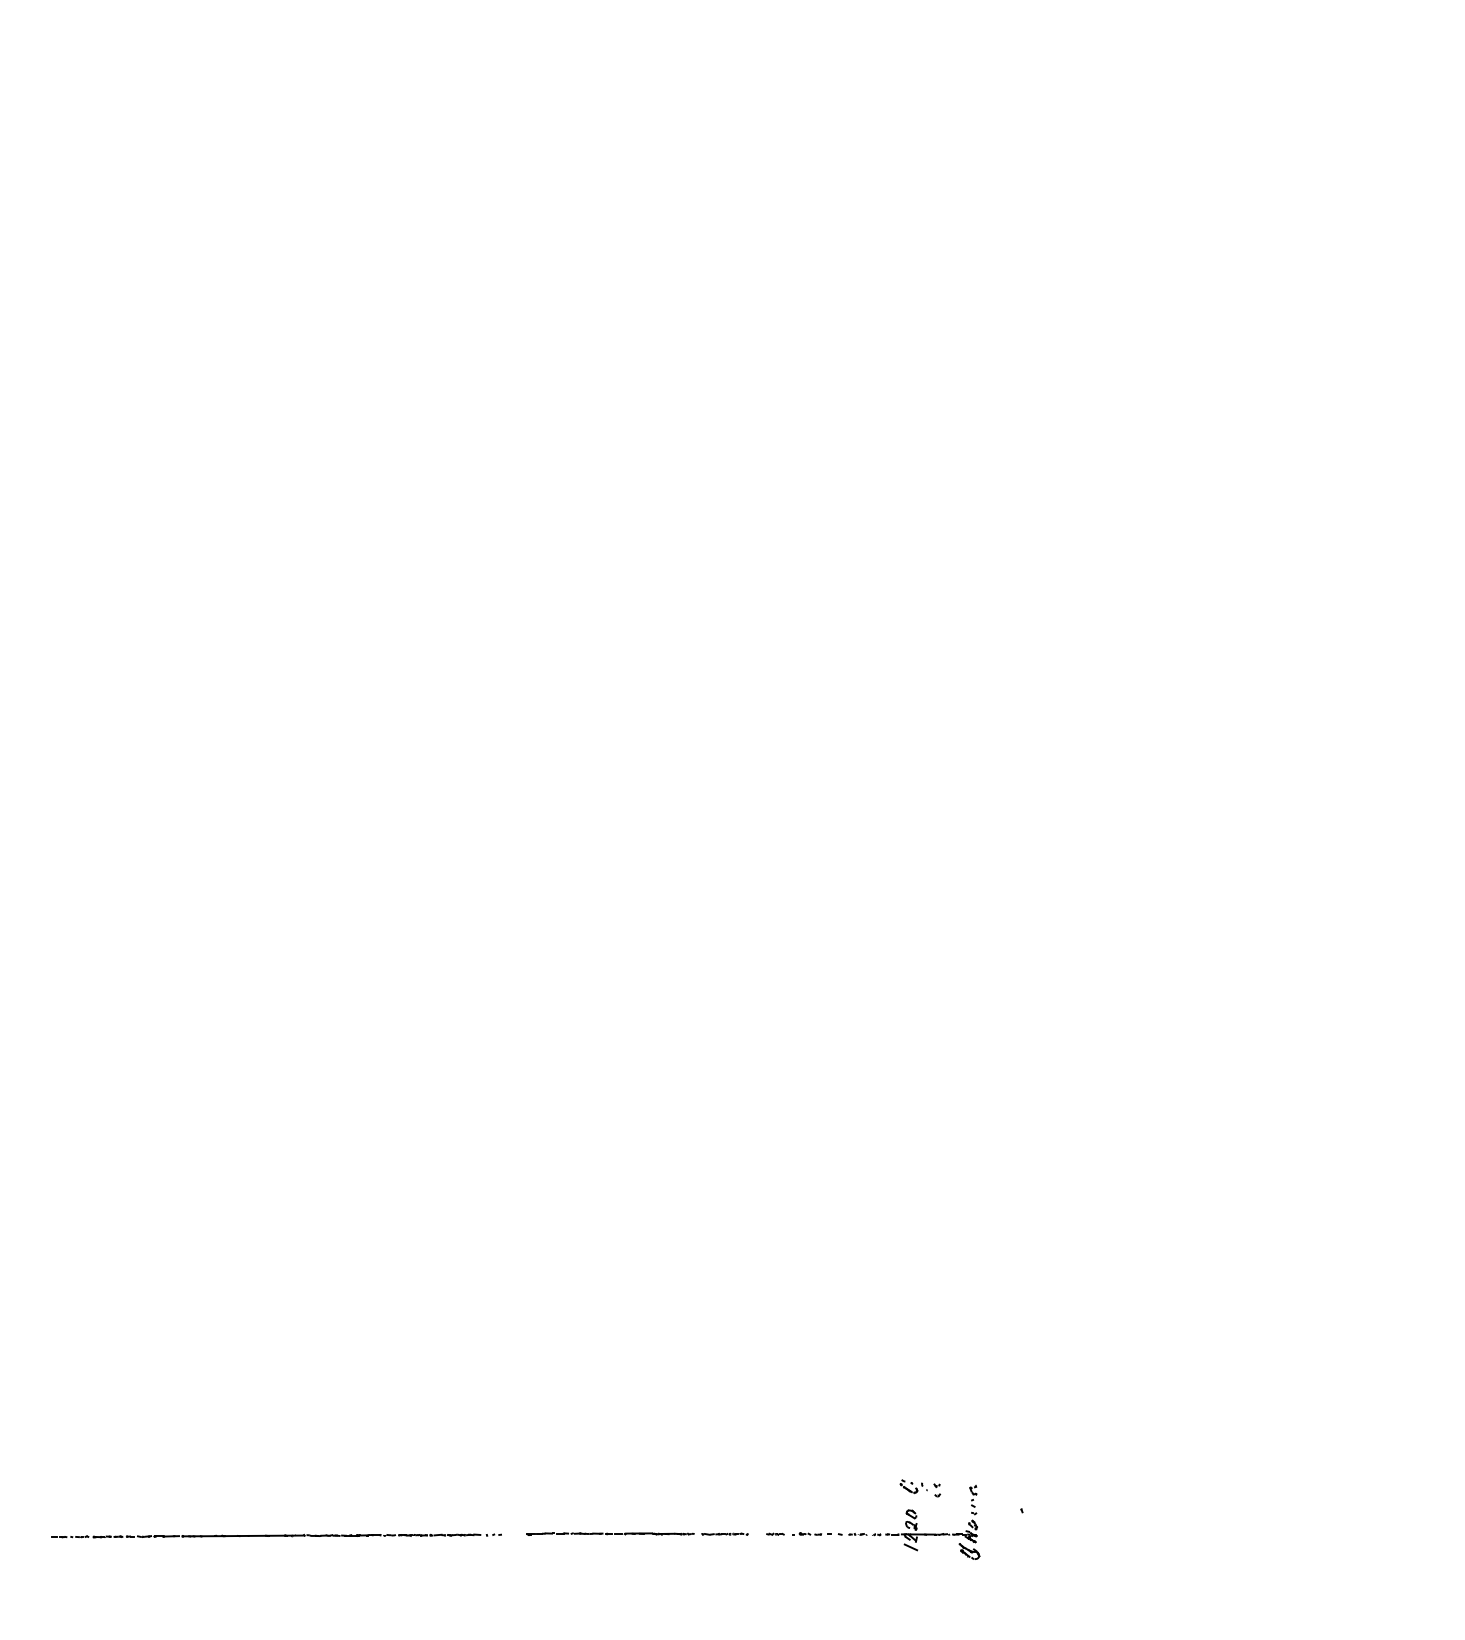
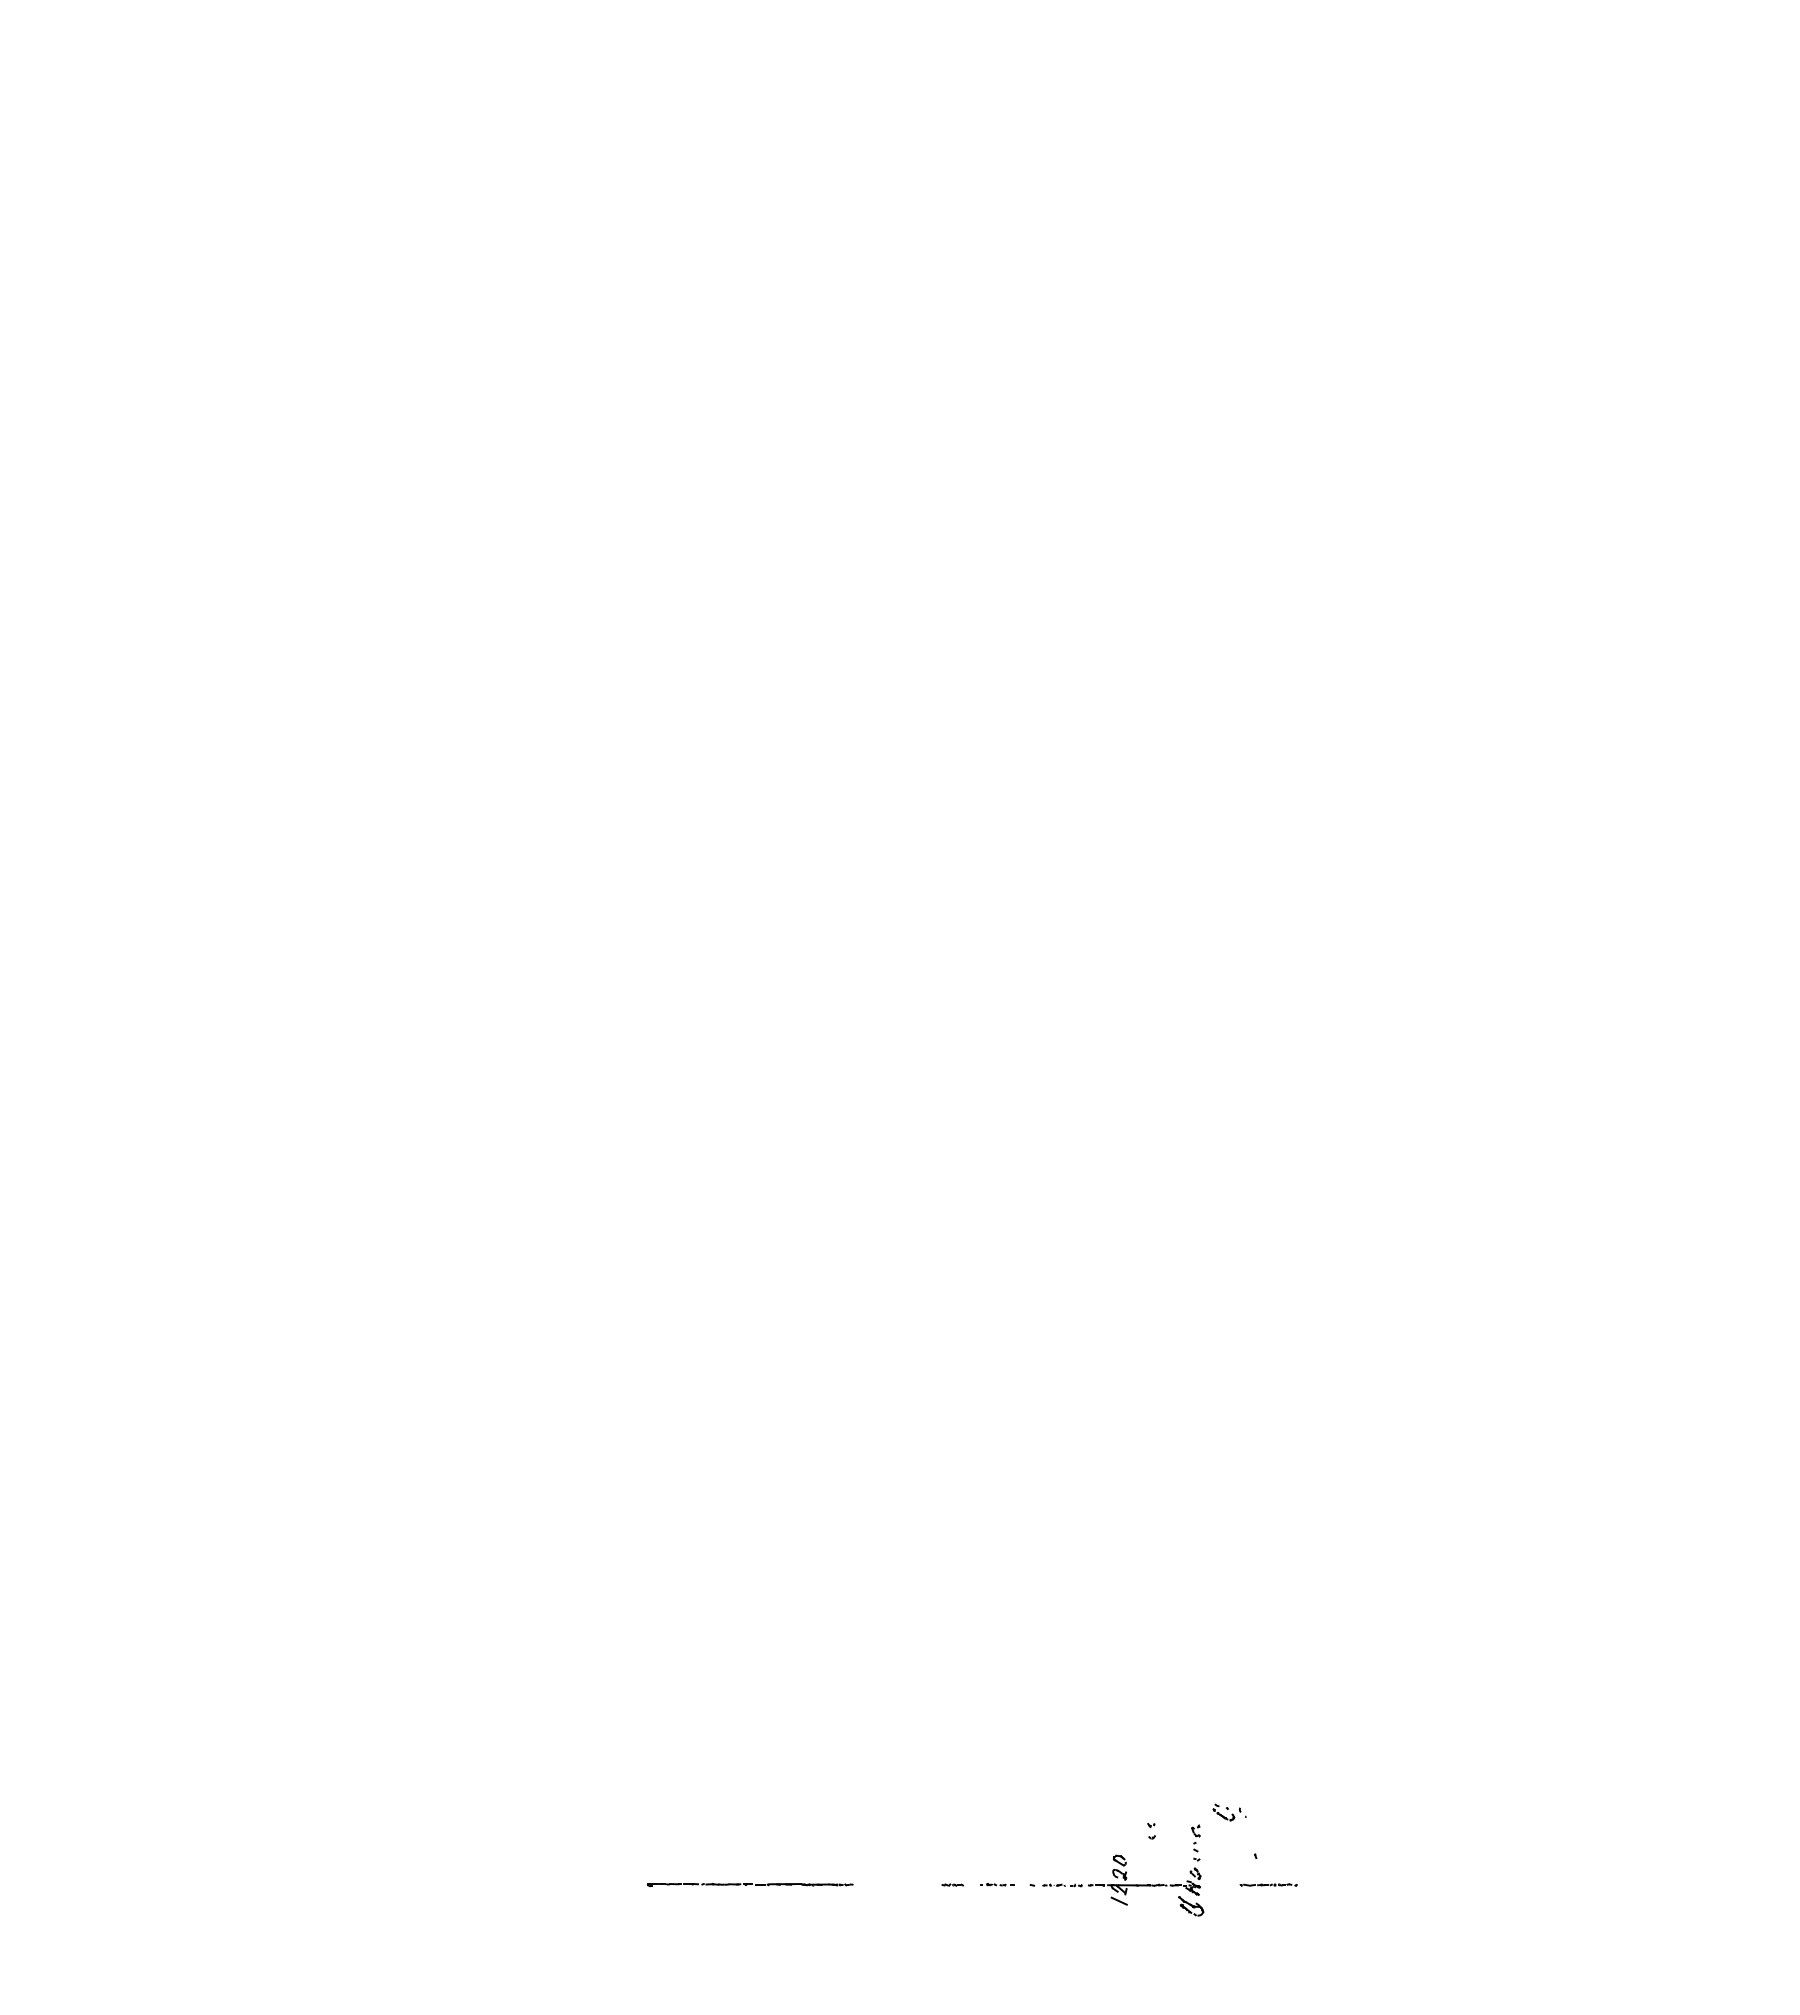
part: (913, 1486) -> (1229, 1812), moved
part: (724, 1533) -> (1268, 1884), moved
part: (811, 1533) -> (997, 1884), size x0.7
part: (276, 1535) -> (339, 1886), removed

